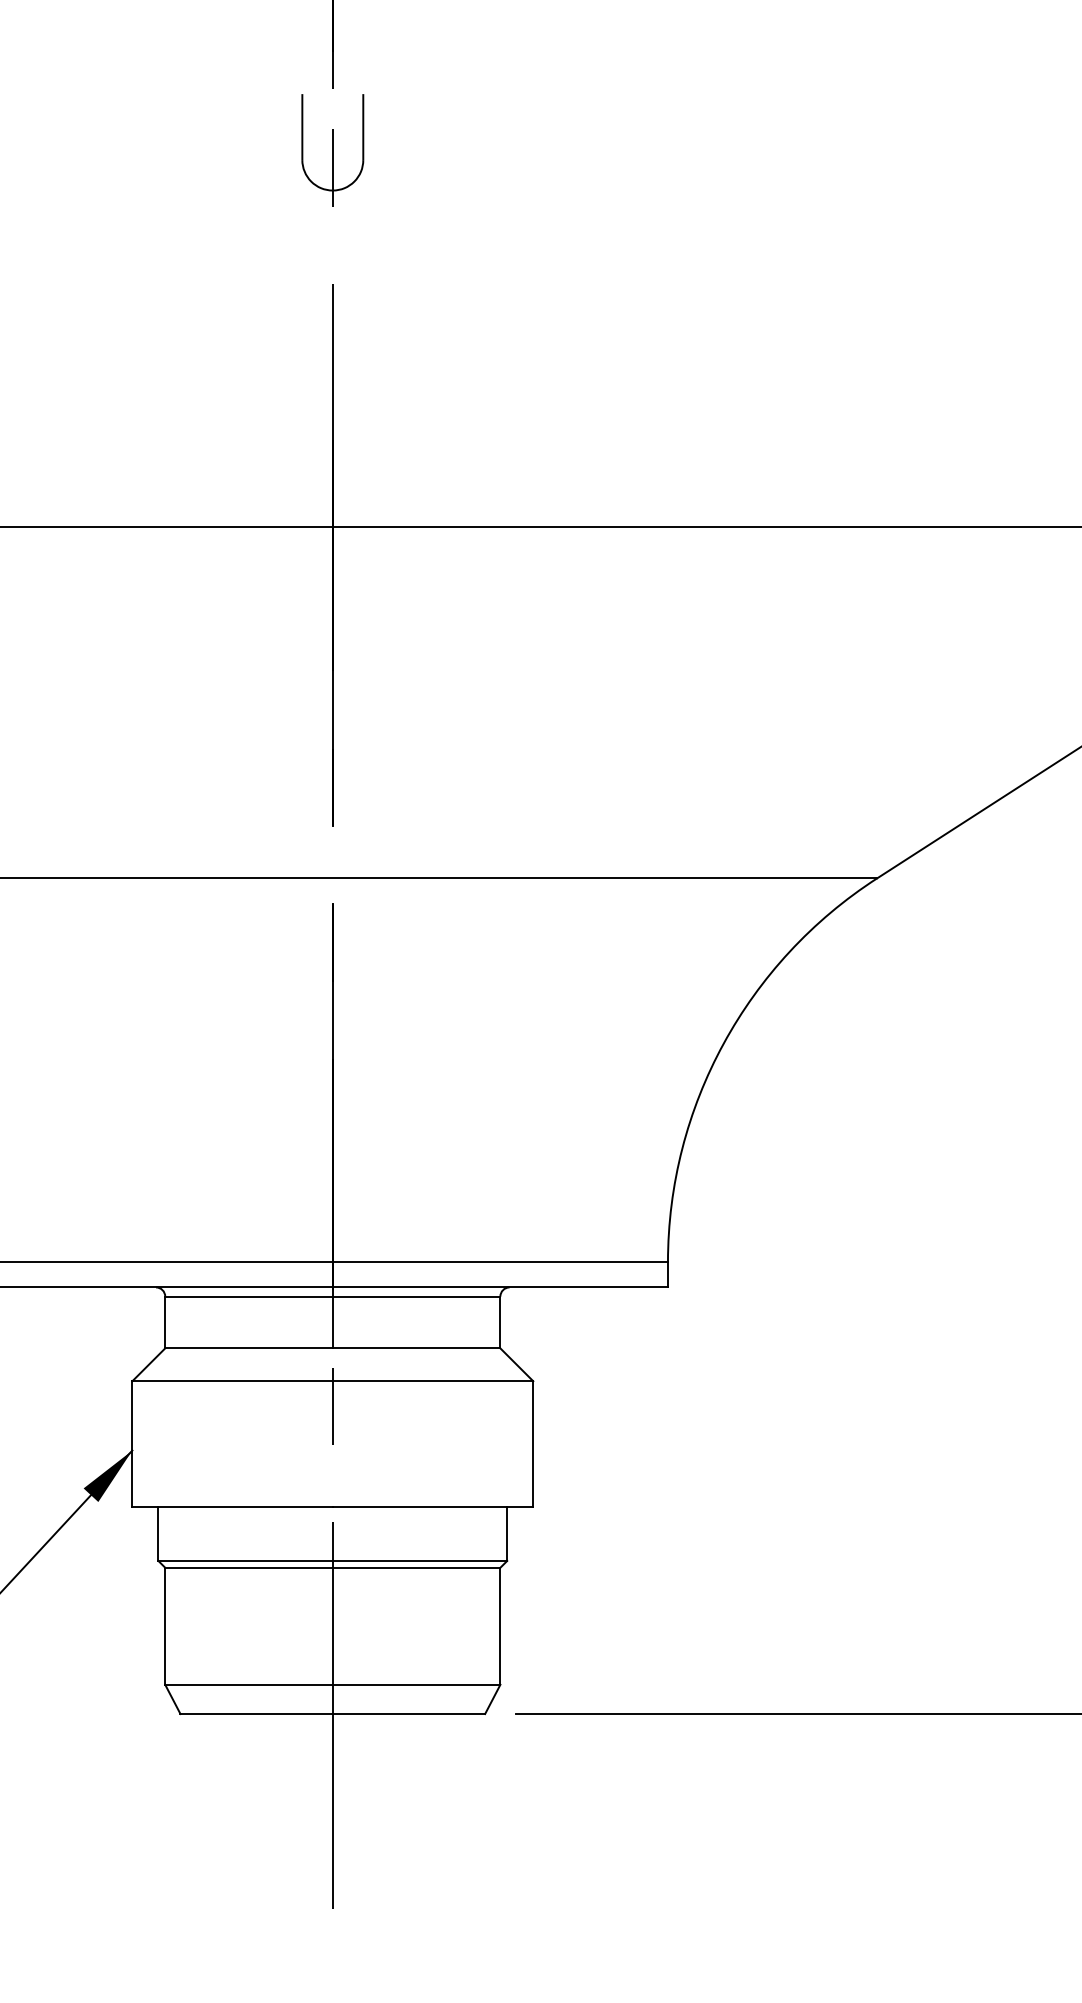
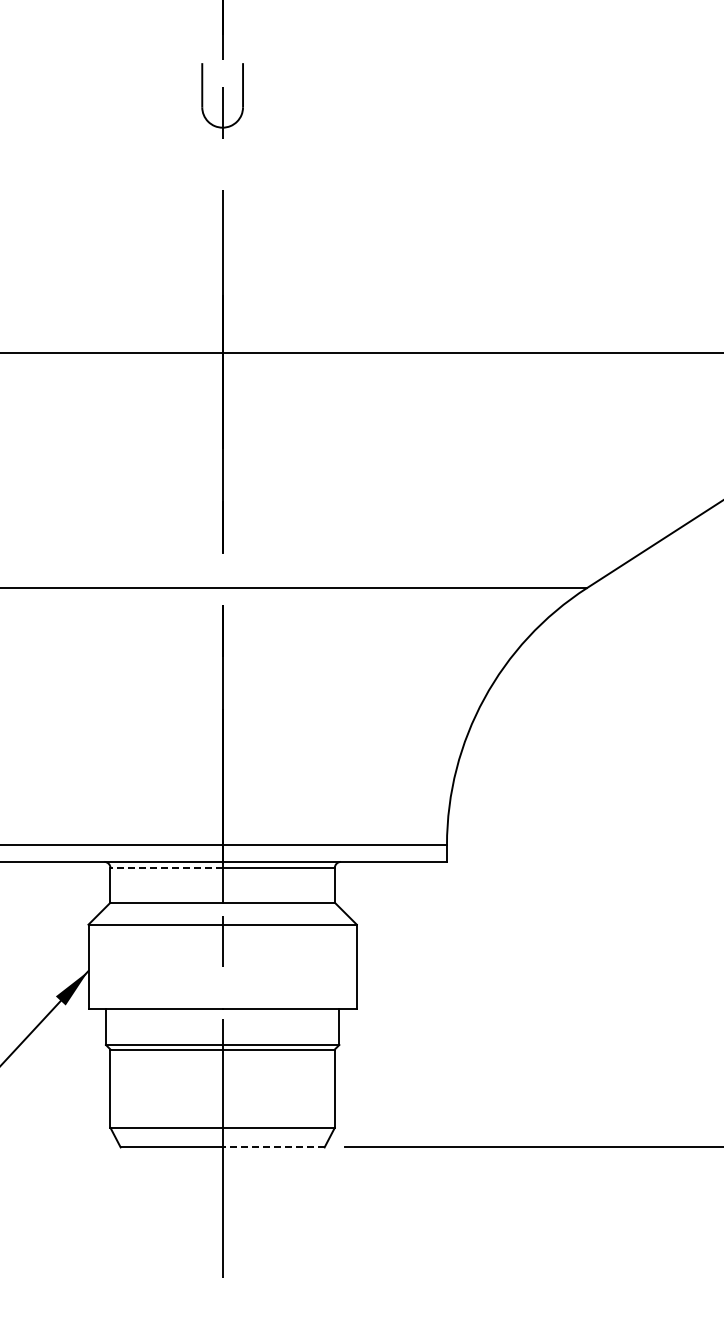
line: (248, 1297) -> (166, 868), solid -> dashed
line: (408, 1714) -> (273, 1147), solid -> dashed

